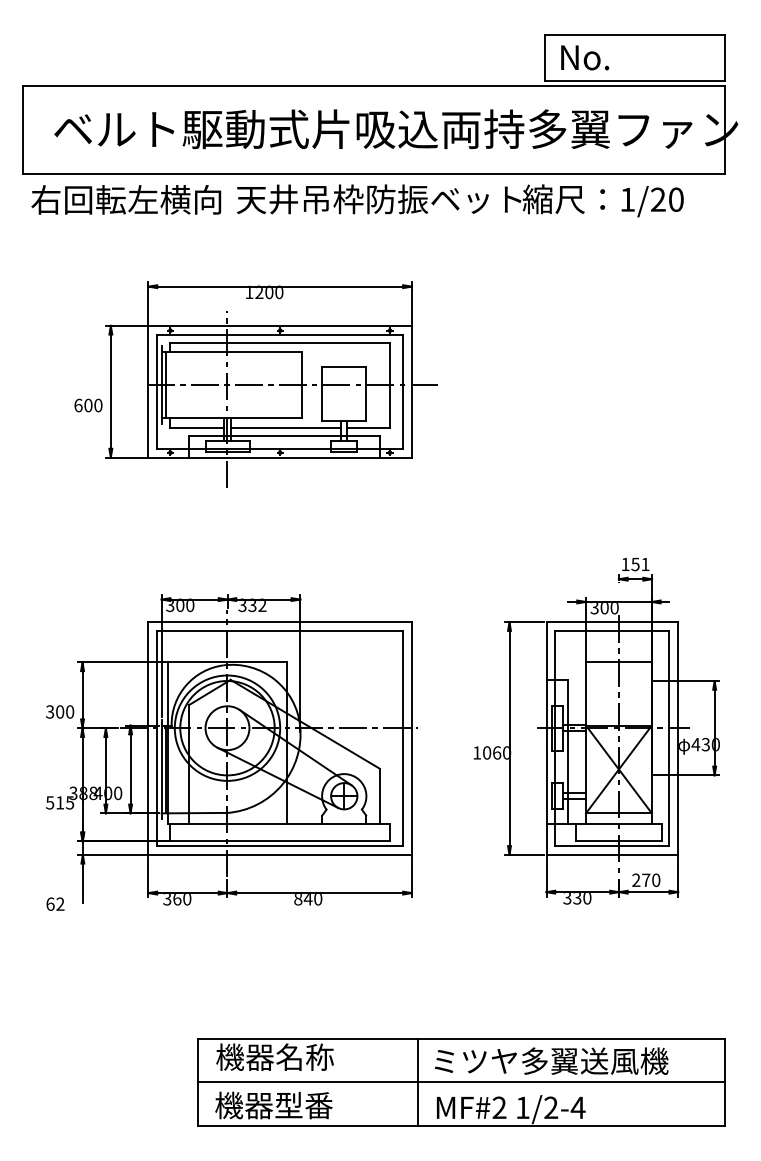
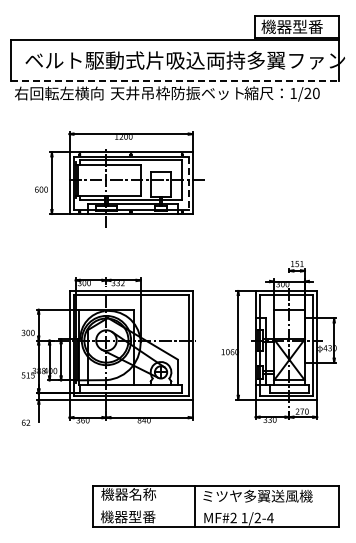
text: (623, 56) -> (291, 26), No. -> 機器型番
line: (375, 174) -> (175, 81), solid -> dashed
line: (402, 392) -> (188, 183), solid -> dashed
line: (460, 1083) -> (215, 506), removed

